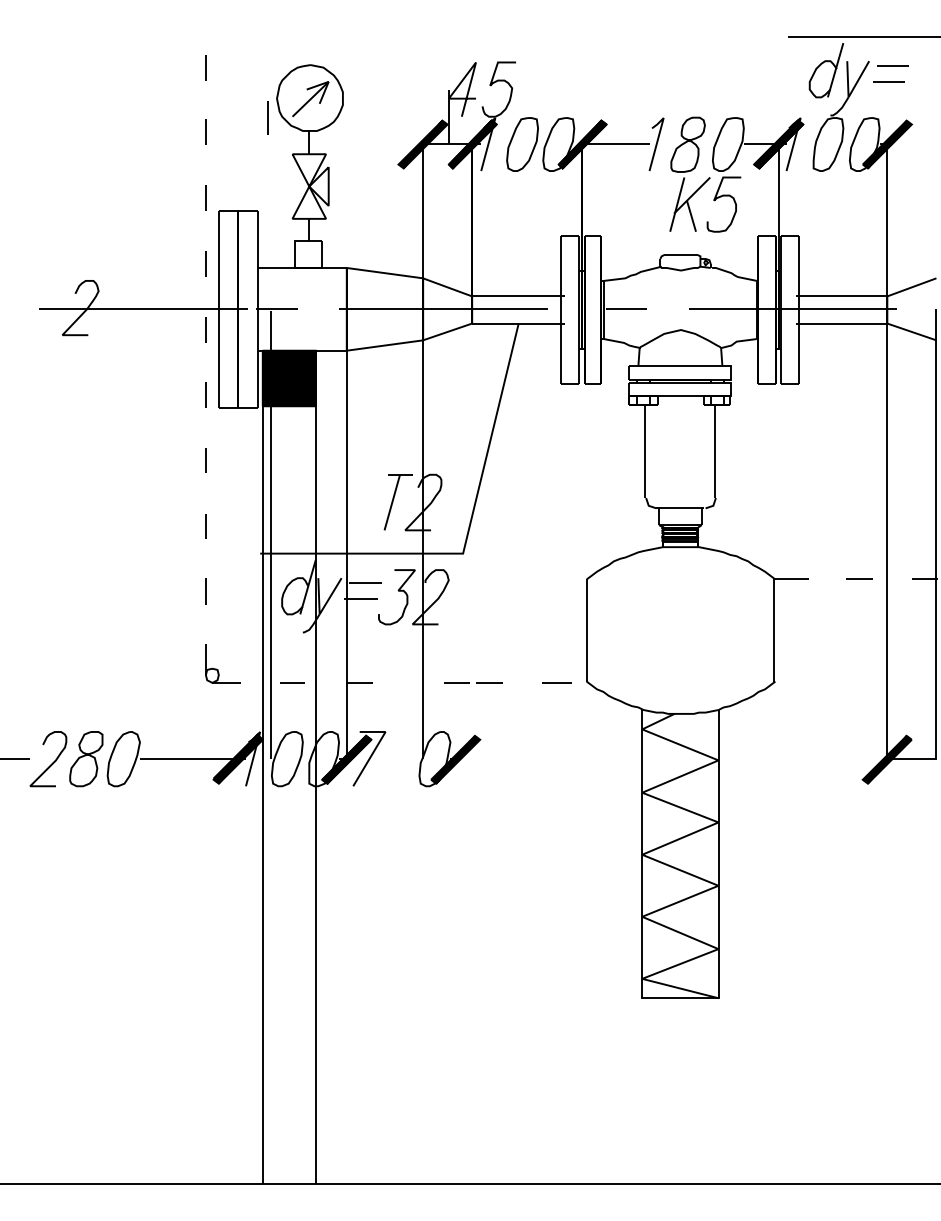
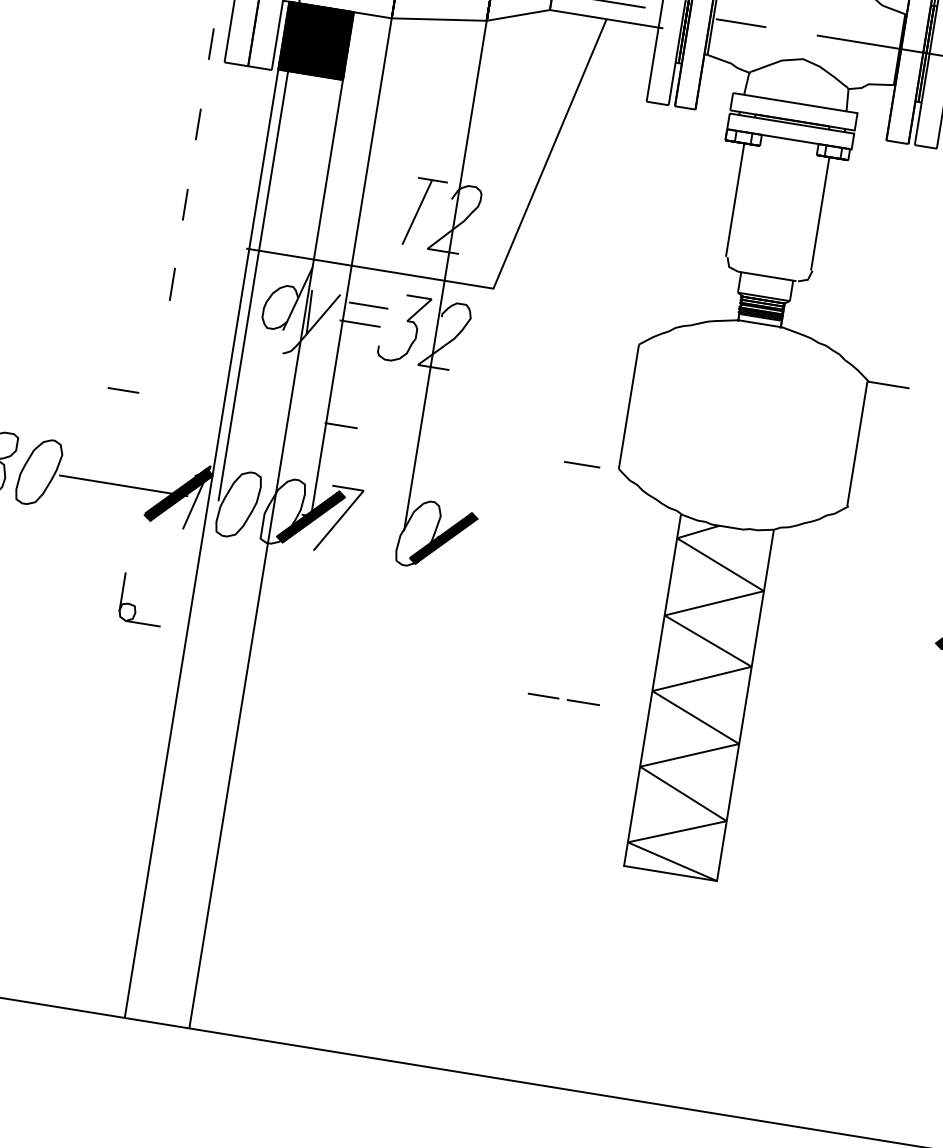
part: (218, 669) -> (136, 605), moved
line: (292, 682) -> (123, 389), moved
line: (476, 682) -> (567, 699), moved

